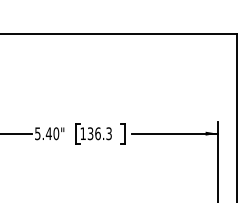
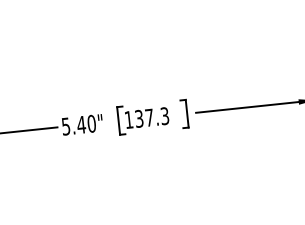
text: (97, 133) -> (148, 117), 136.3 -> 137.3

